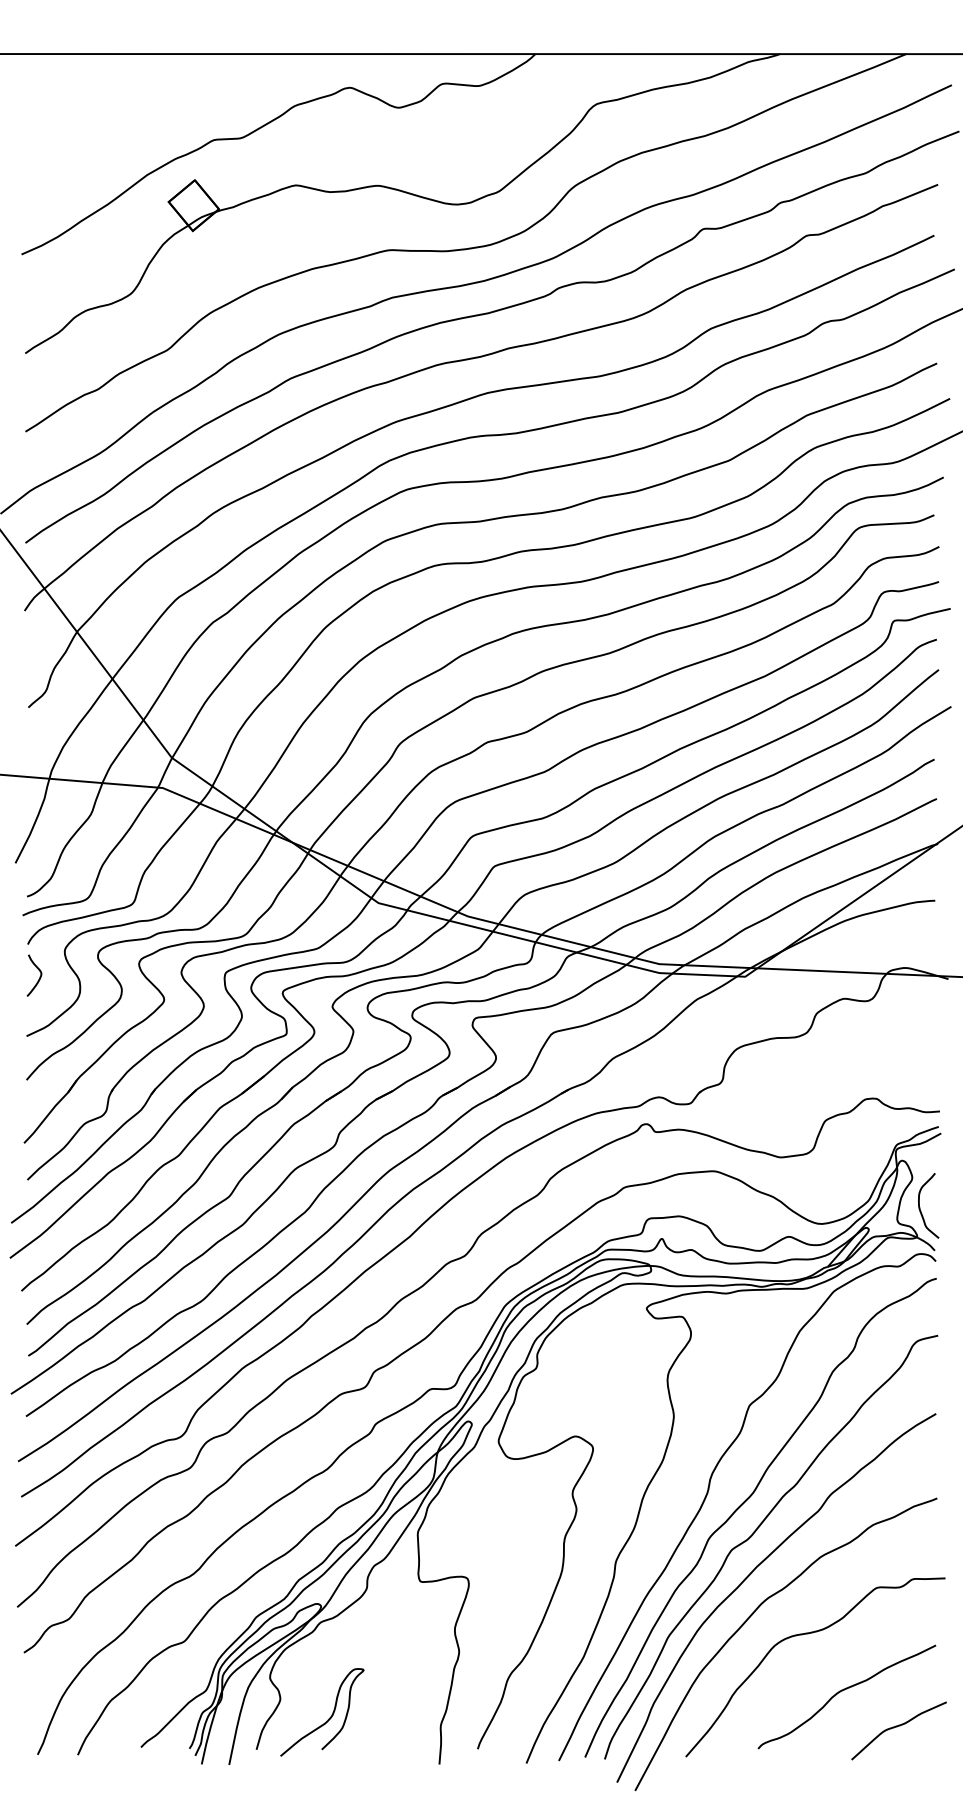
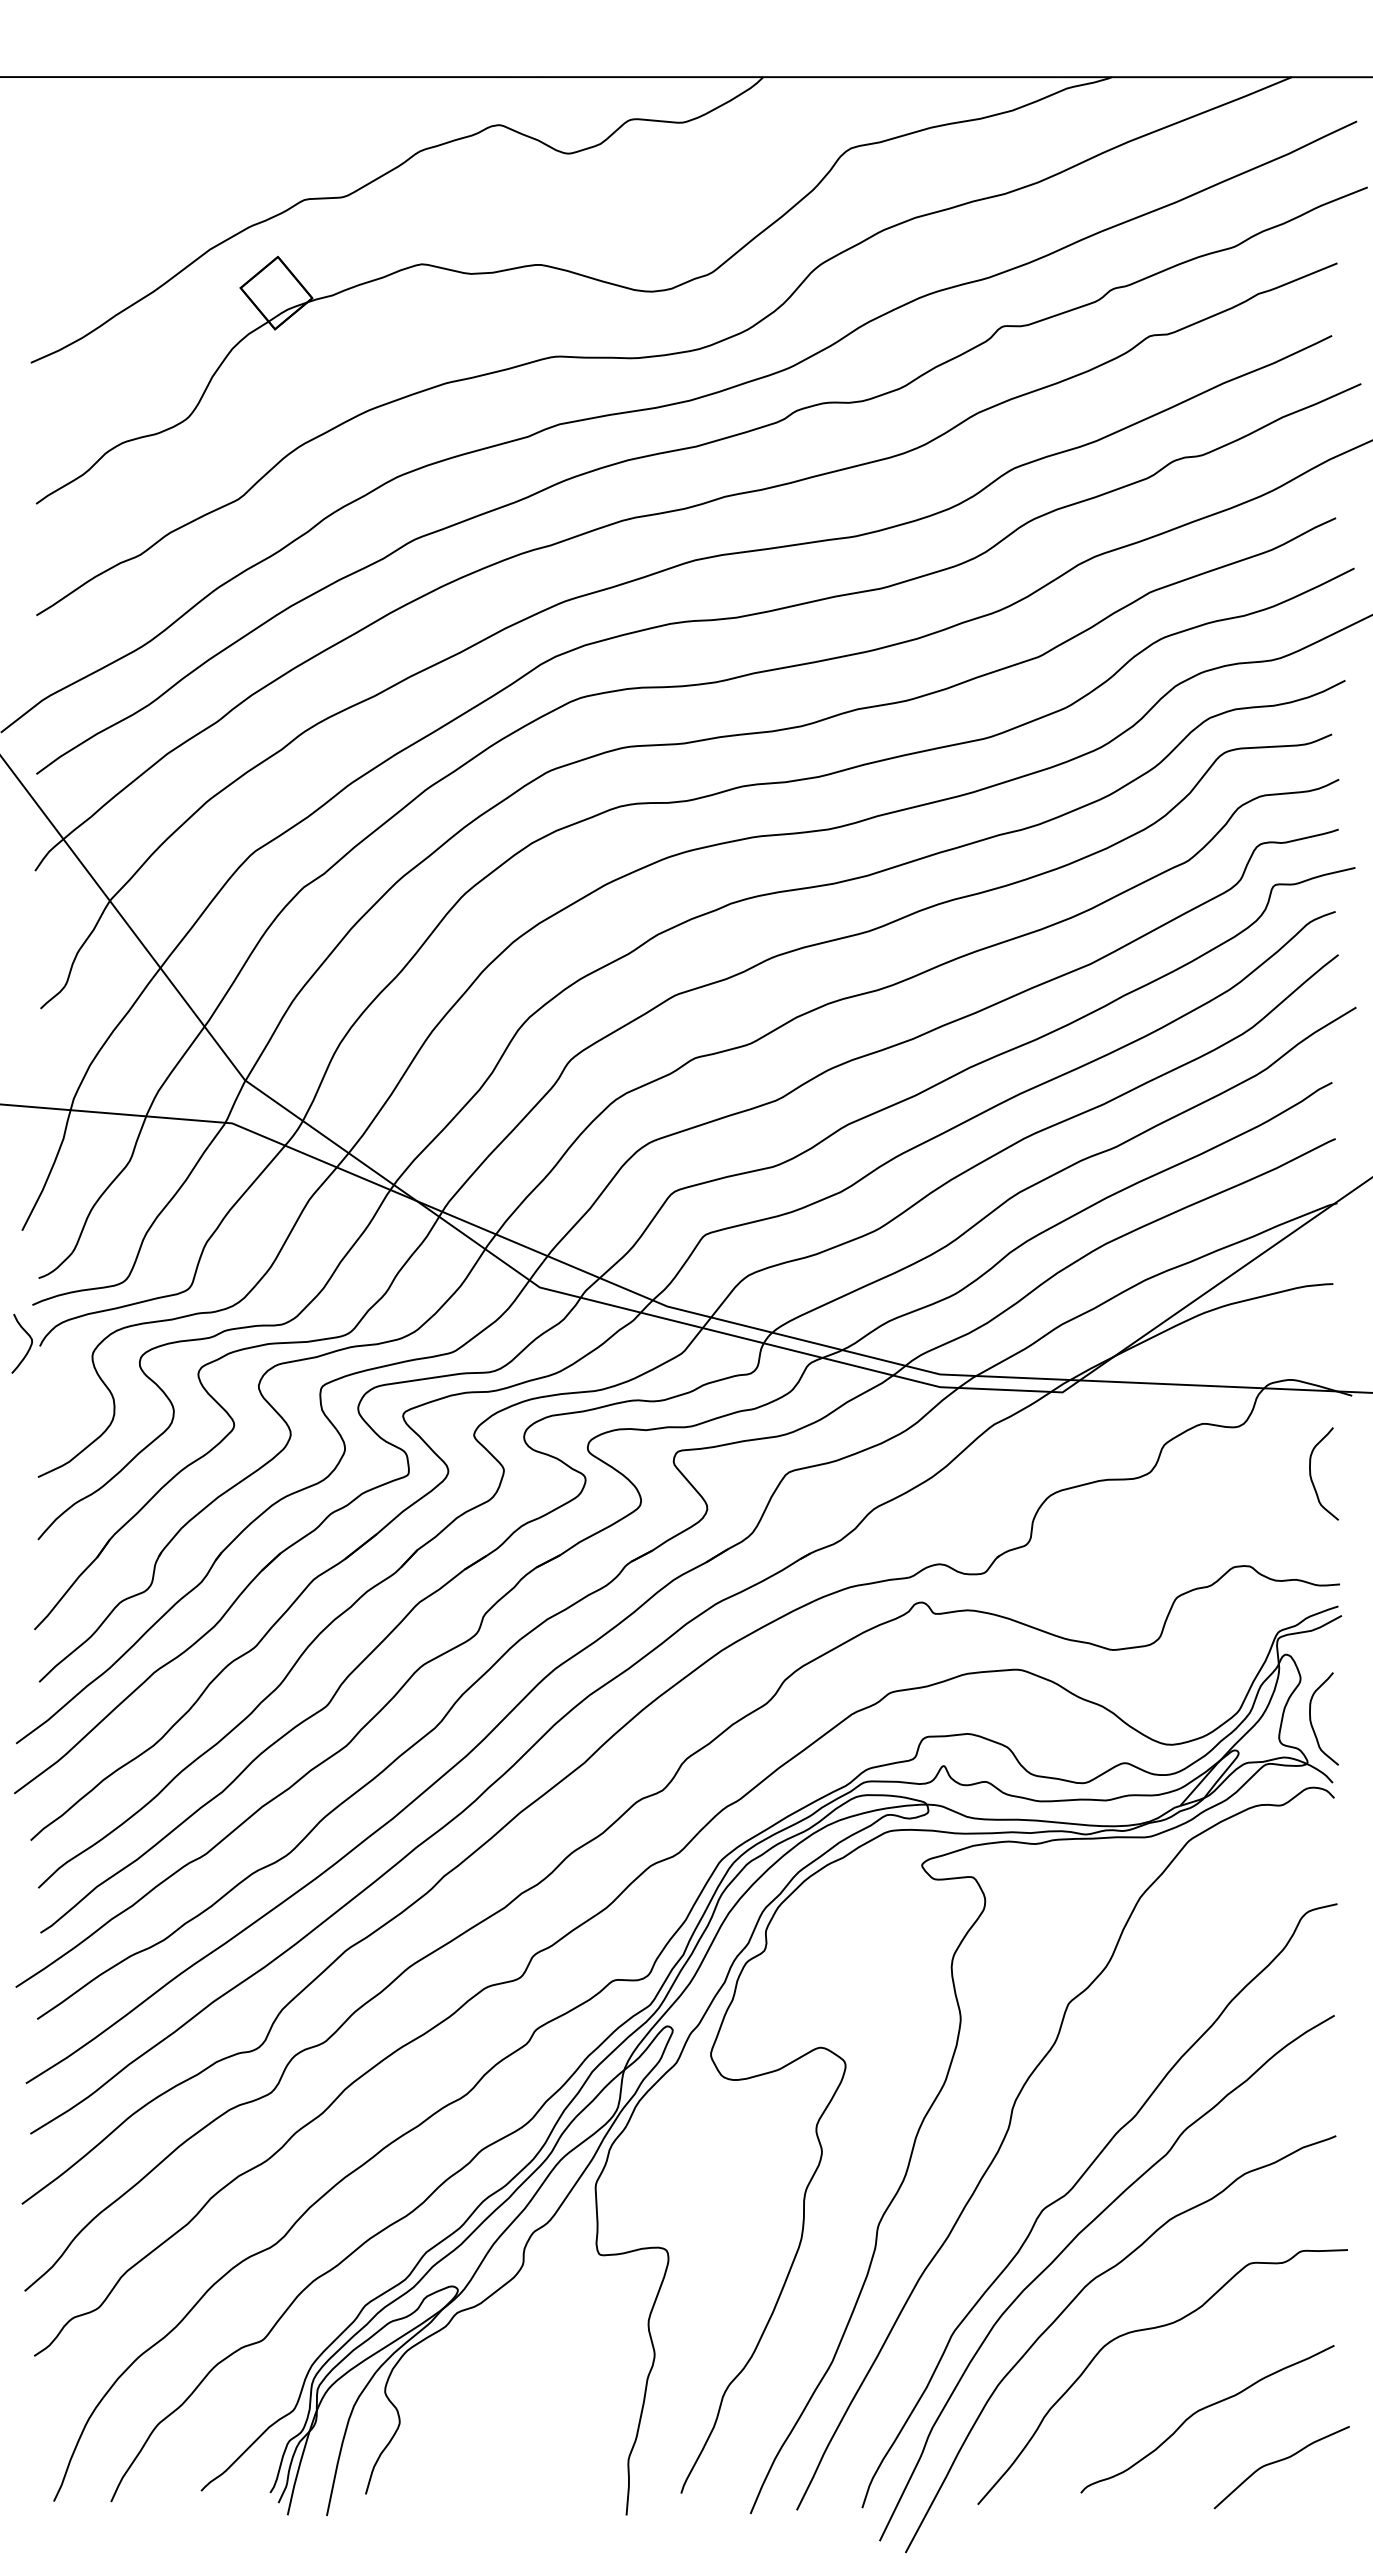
curve: (39, 977) -> (29, 1346), moved
curve: (919, 1033) -> (1311, 1473), added
curve: (745, 1502) -> (1062, 2141), removed
curve: (329, 1718) -> (469, 2449), removed

